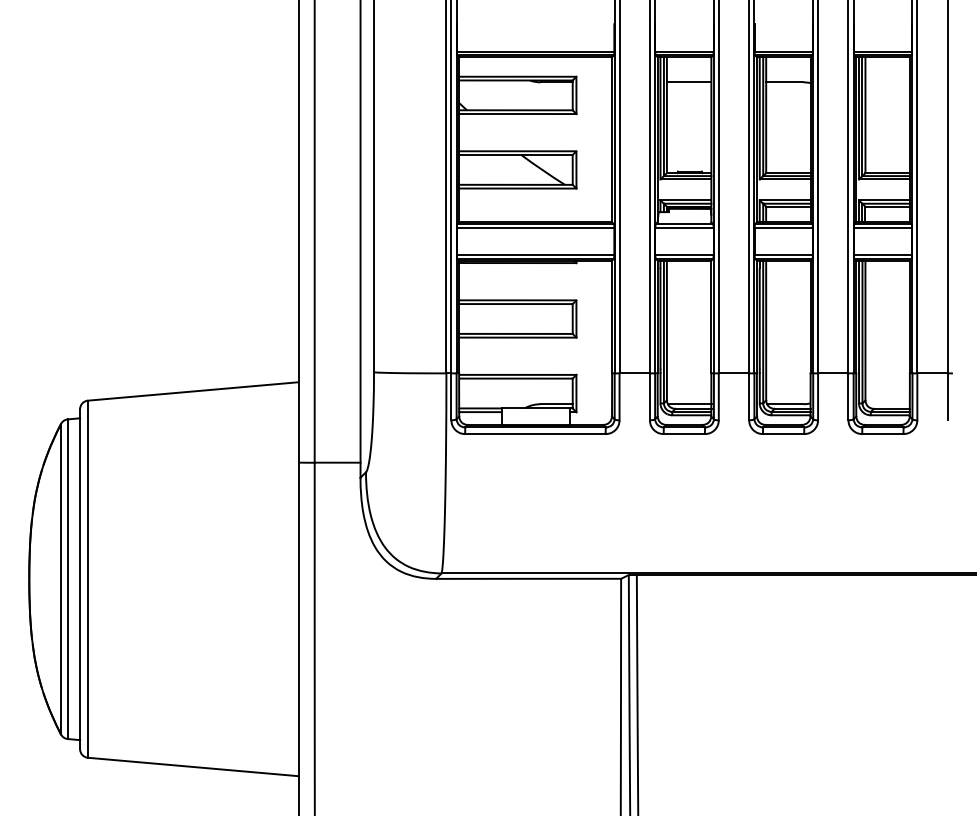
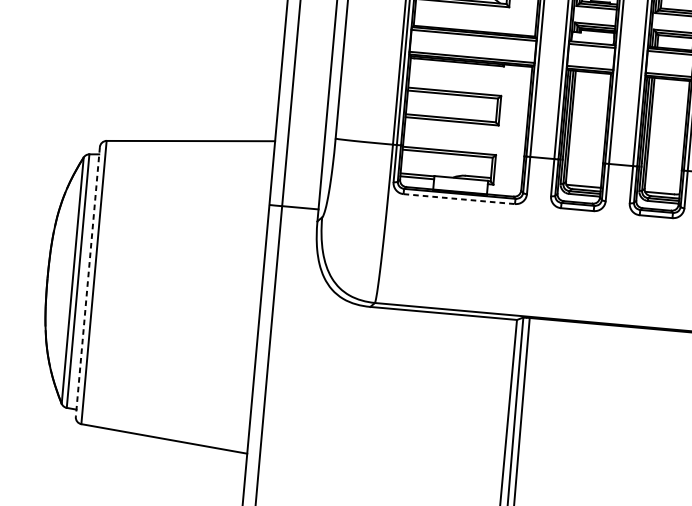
line: (535, 434) -> (459, 199), solid -> dashed
line: (80, 579) -> (88, 282), solid -> dashed

